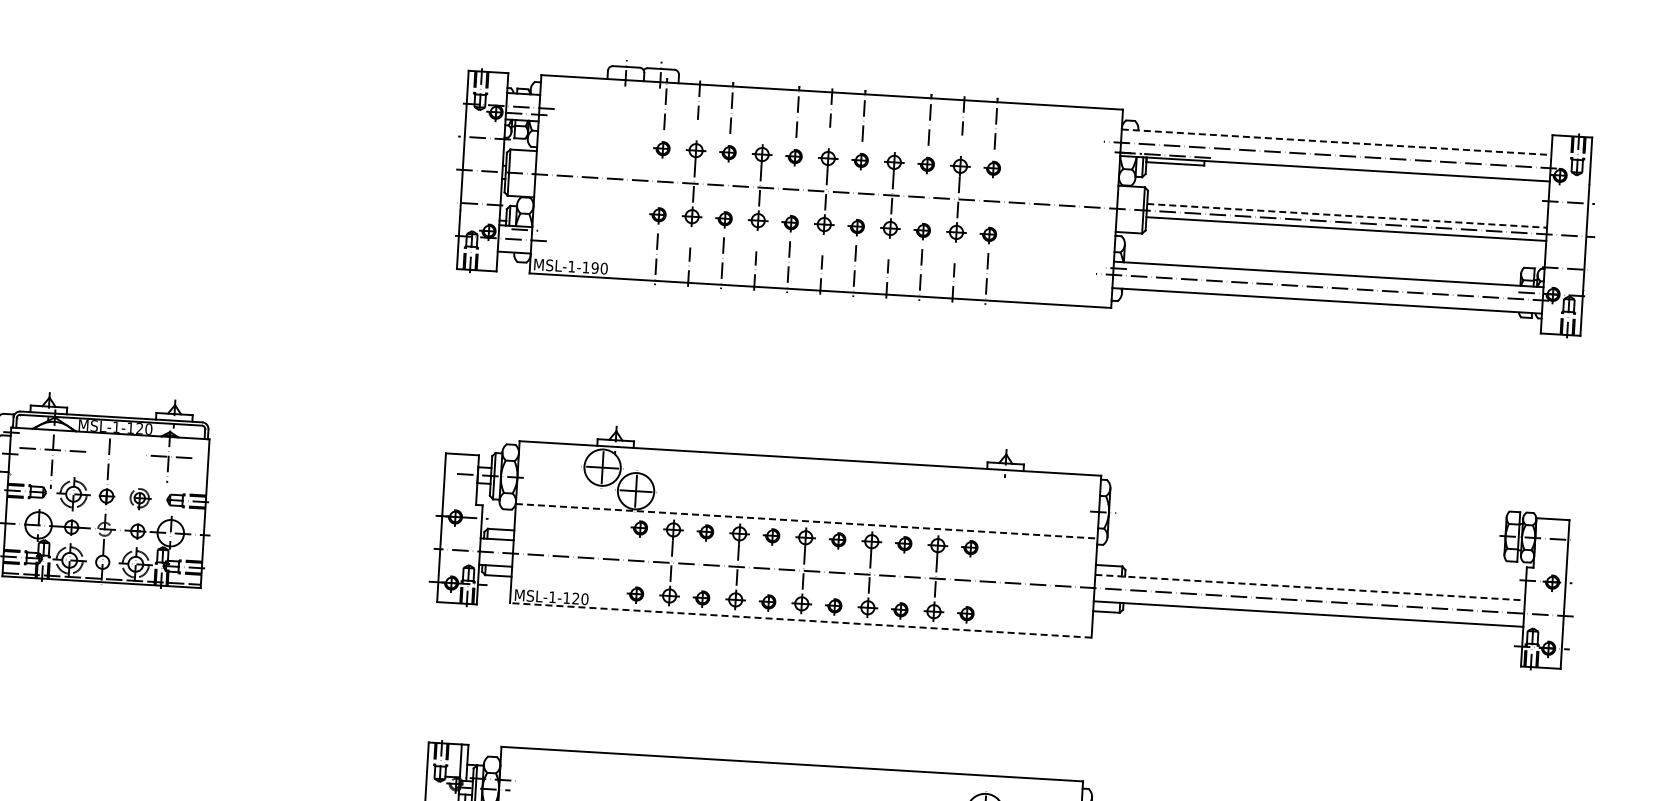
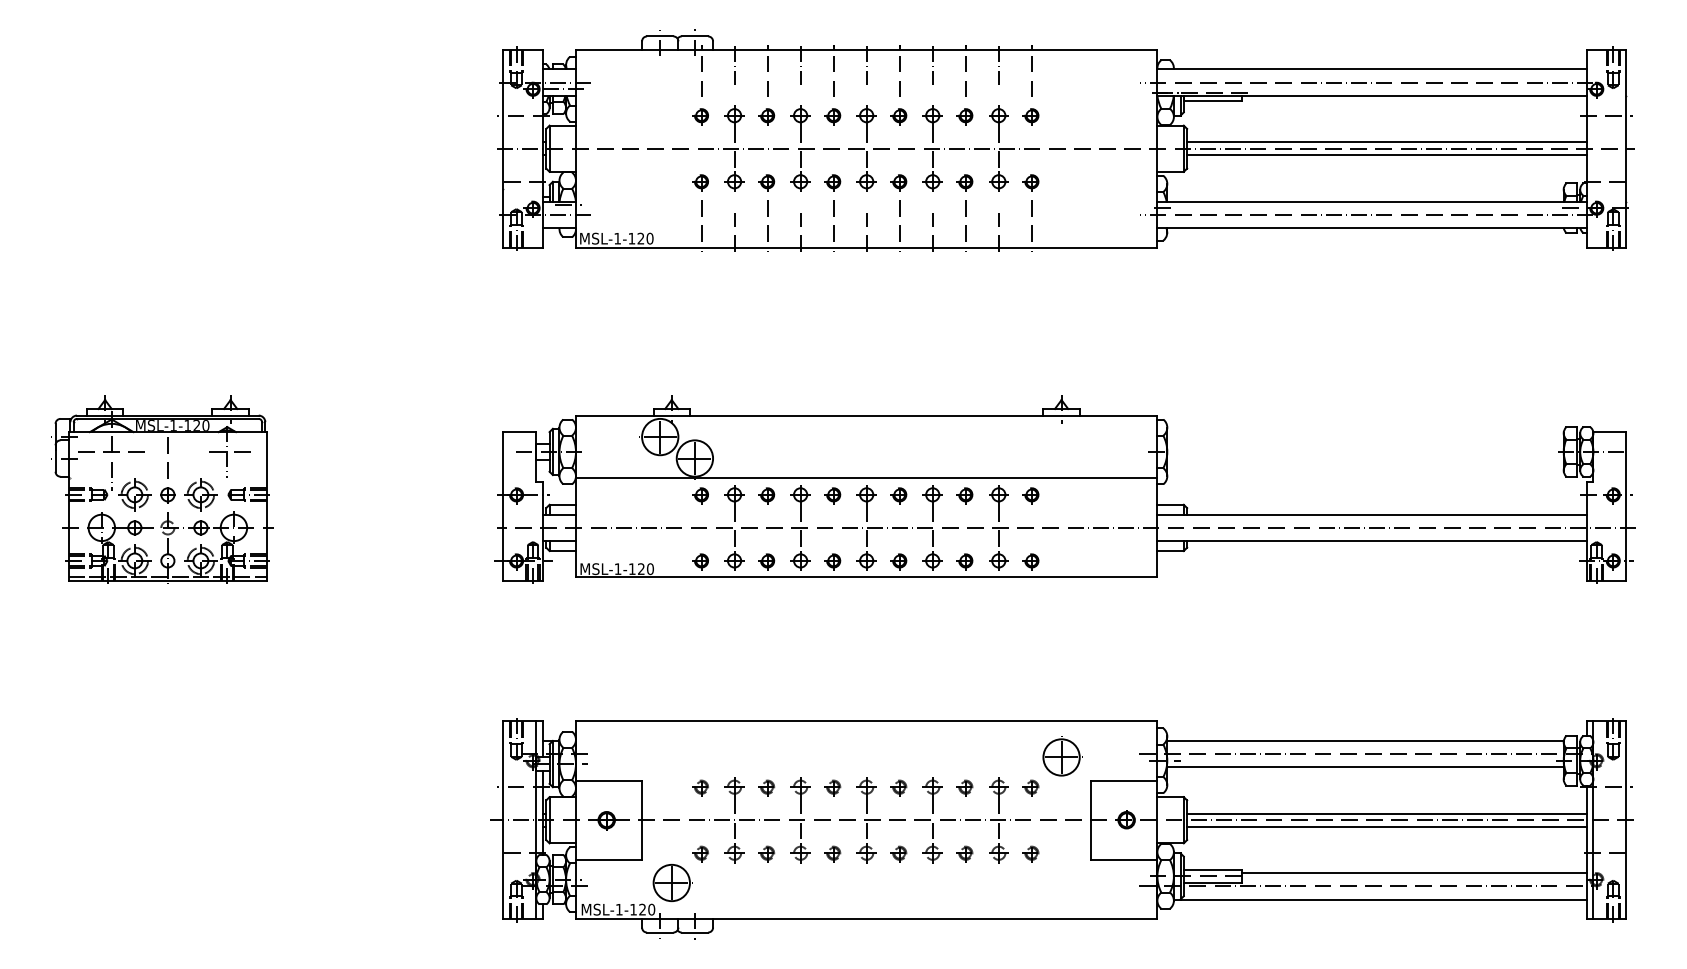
line: (765, 103) -> (800, 64), added
line: (897, 111) -> (932, 64), added
line: (1336, 142) -> (1372, 69), dashed -> solid
line: (1346, 216) -> (1386, 142), dashed -> solid
text: (594, 267) -> (640, 238), MSL-1-190 -> MSL-1-120
part: (139, 497) -> (200, 494), size x1.43
line: (806, 521) -> (866, 478), dashed -> solid
line: (1310, 587) -> (1372, 514), dashed -> solid
line: (800, 620) -> (866, 577), dashed -> solid

